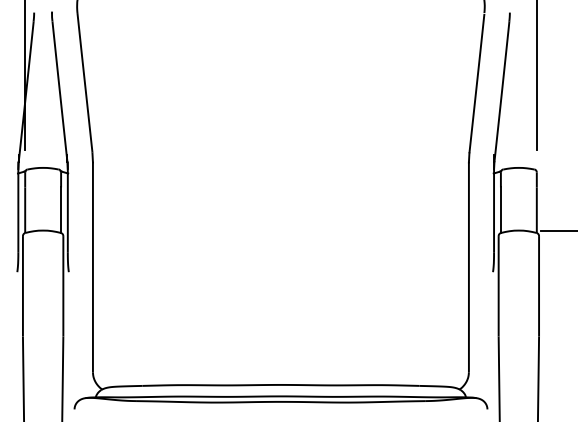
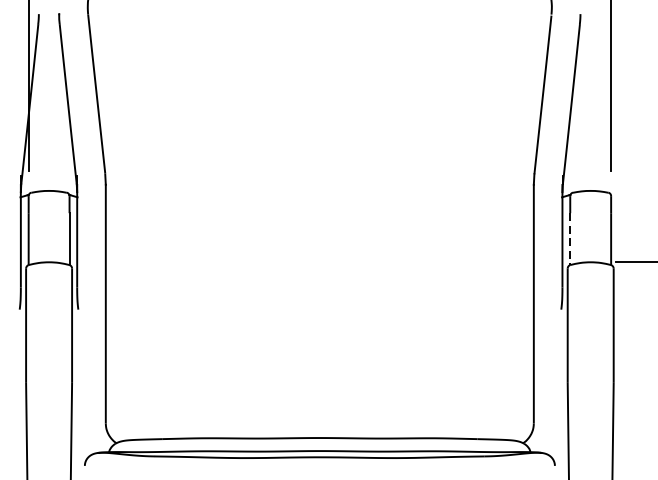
line: (500, 210) -> (569, 239), solid -> dashed

